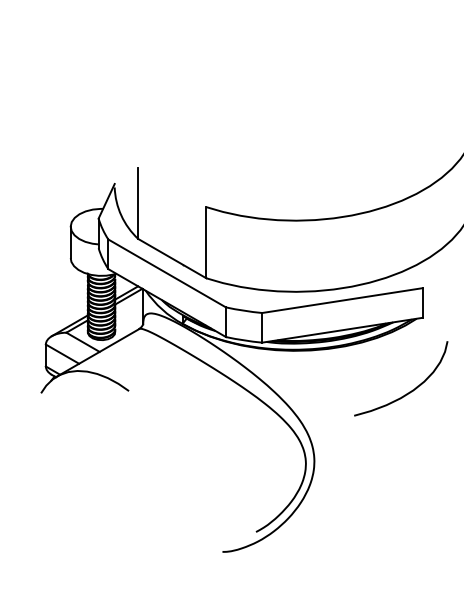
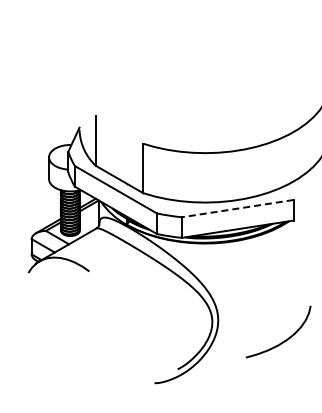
line: (342, 300) -> (237, 208), solid -> dashed
curve: (411, 389) -> (285, 339), moved

